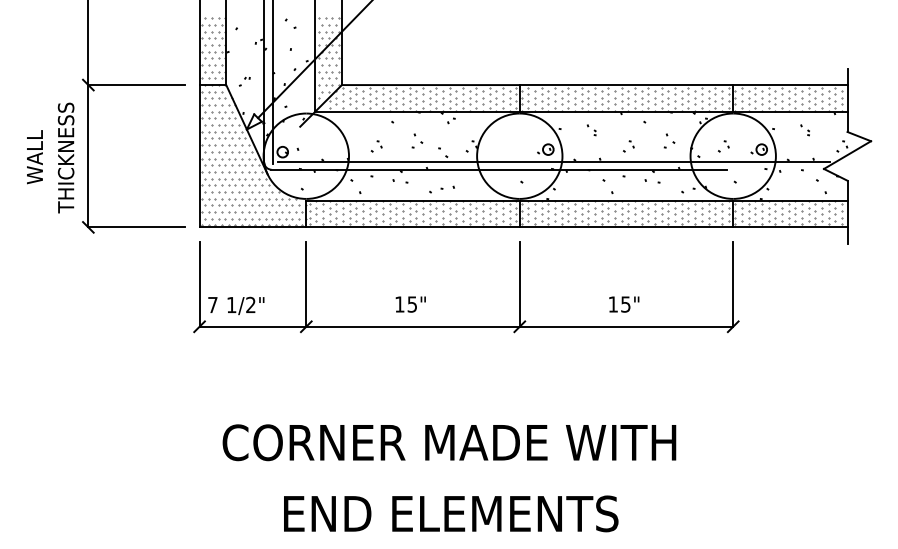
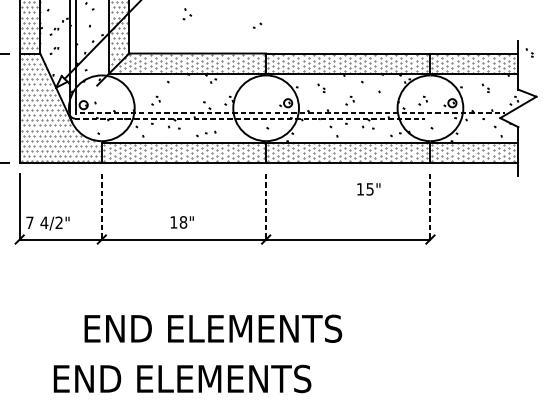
part: (244, 56) -> (54, 31), added
part: (861, 84) -> (529, 53), added
part: (417, 140) -> (187, 13), moved
part: (669, 144) -> (257, 25), moved
line: (554, 161) -> (292, 112), solid -> dashed
line: (498, 169) -> (249, 118), solid -> dashed
line: (306, 284) -> (101, 207), solid -> dashed
line: (519, 284) -> (265, 207), solid -> dashed
line: (733, 284) -> (430, 207), solid -> dashed
text: (412, 304) -> (183, 222), 15" -> 18"
text: (624, 304) -> (369, 189), moved
text: (231, 305) -> (44, 223), 1/2" -> 4/2"
text: (449, 442) -> (212, 328), CORNER MADE WITH -> END ELEMENTS
text: (451, 513) -> (182, 378), moved

